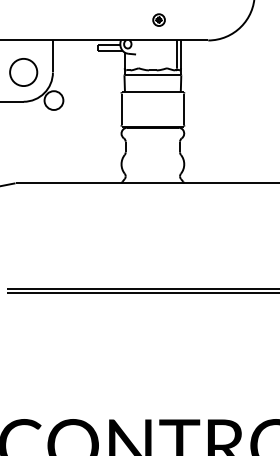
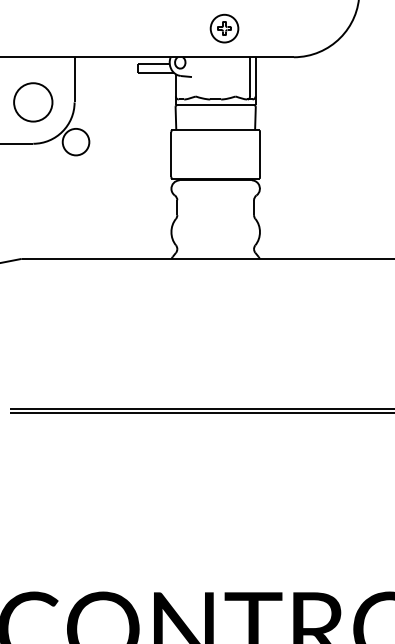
part: (158, 19) -> (223, 27), size x1.67

